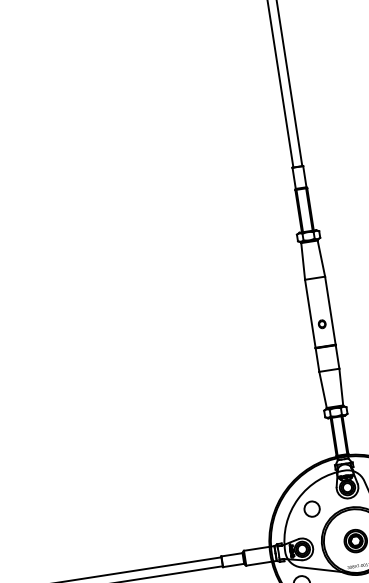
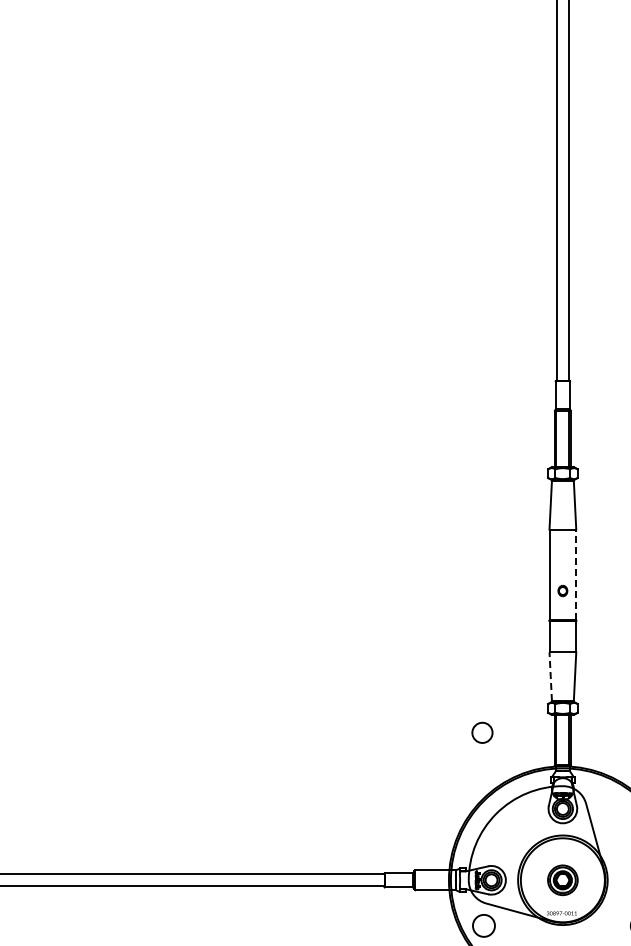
line: (330, 310) -> (576, 574), solid -> dashed
line: (322, 389) -> (550, 676), solid -> dashed
circle: (312, 508) -> (482, 732), moved

